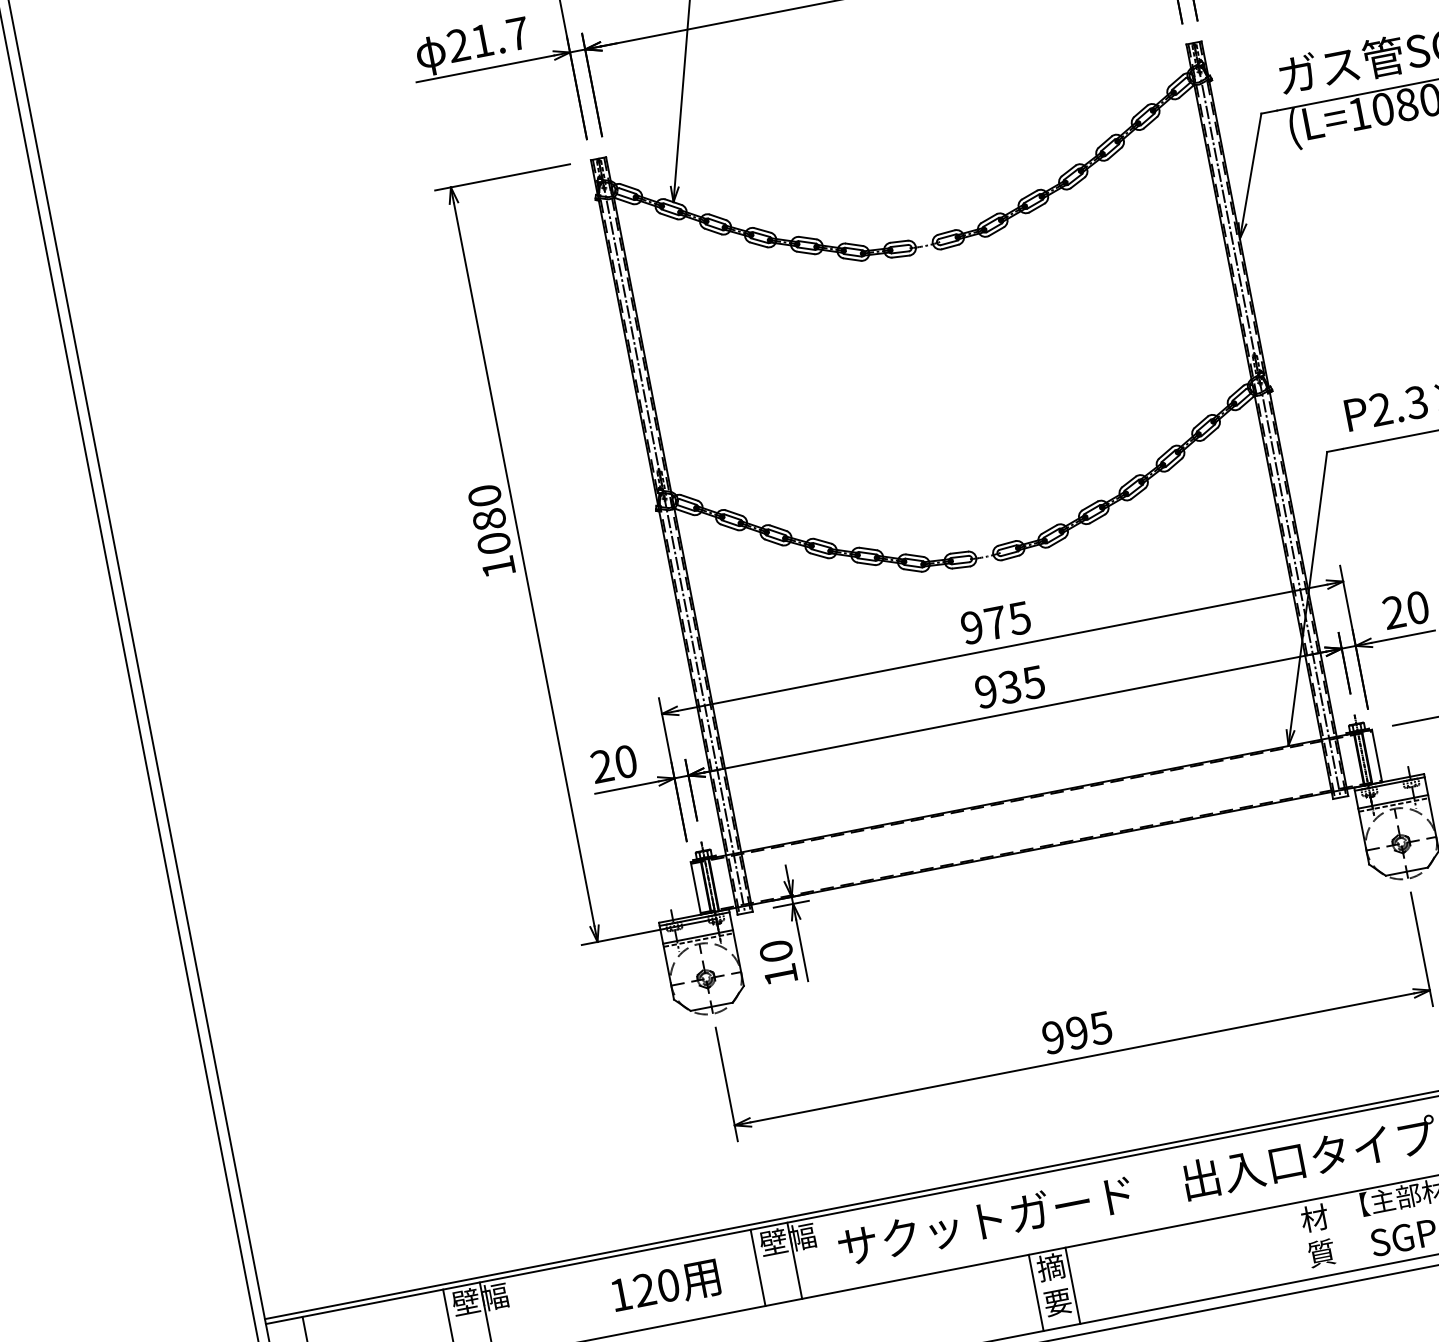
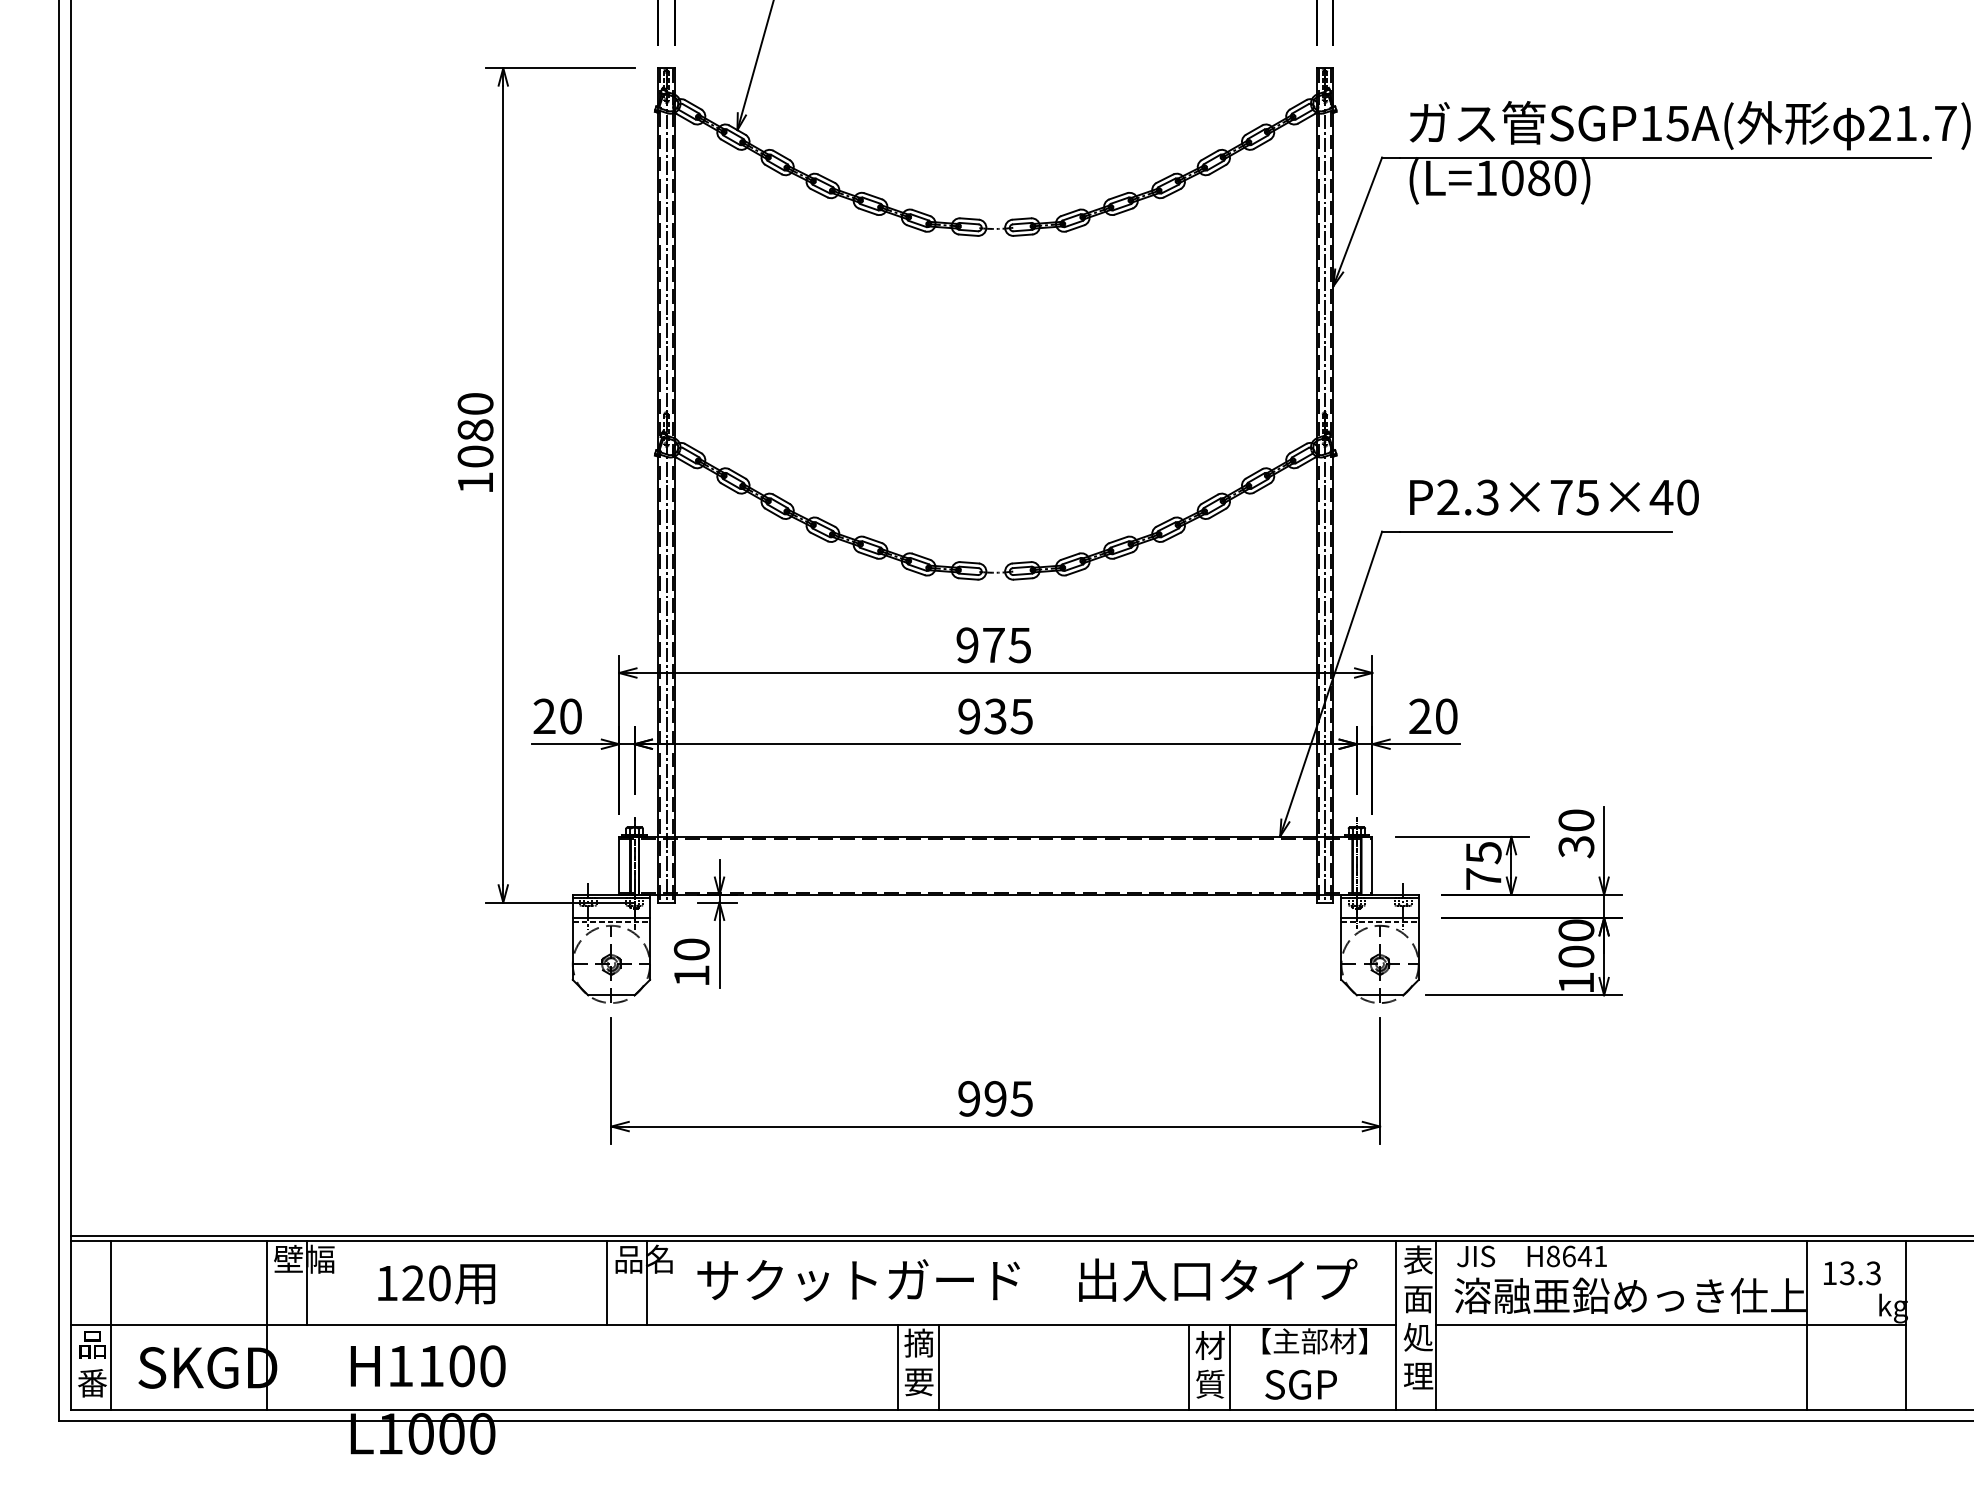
line: (1336, 1234) -> (1229, 1367), added
text: (787, 1238) -> (644, 1258), 壁幅 -> 品名
line: (1298, 1241) -> (1188, 1367), added
text: (665, 1287) -> (436, 1284), moved

